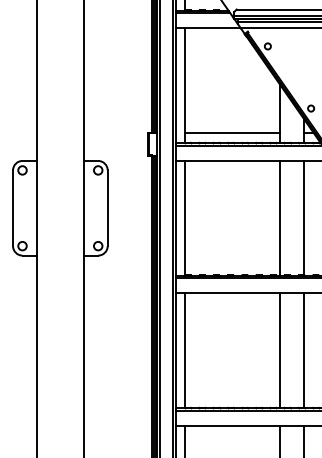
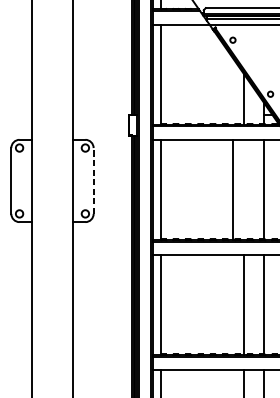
line: (232, 132) -> (202, 115), removed
line: (107, 208) -> (93, 181), solid -> dashed
line: (280, 217) -> (233, 188), moved

